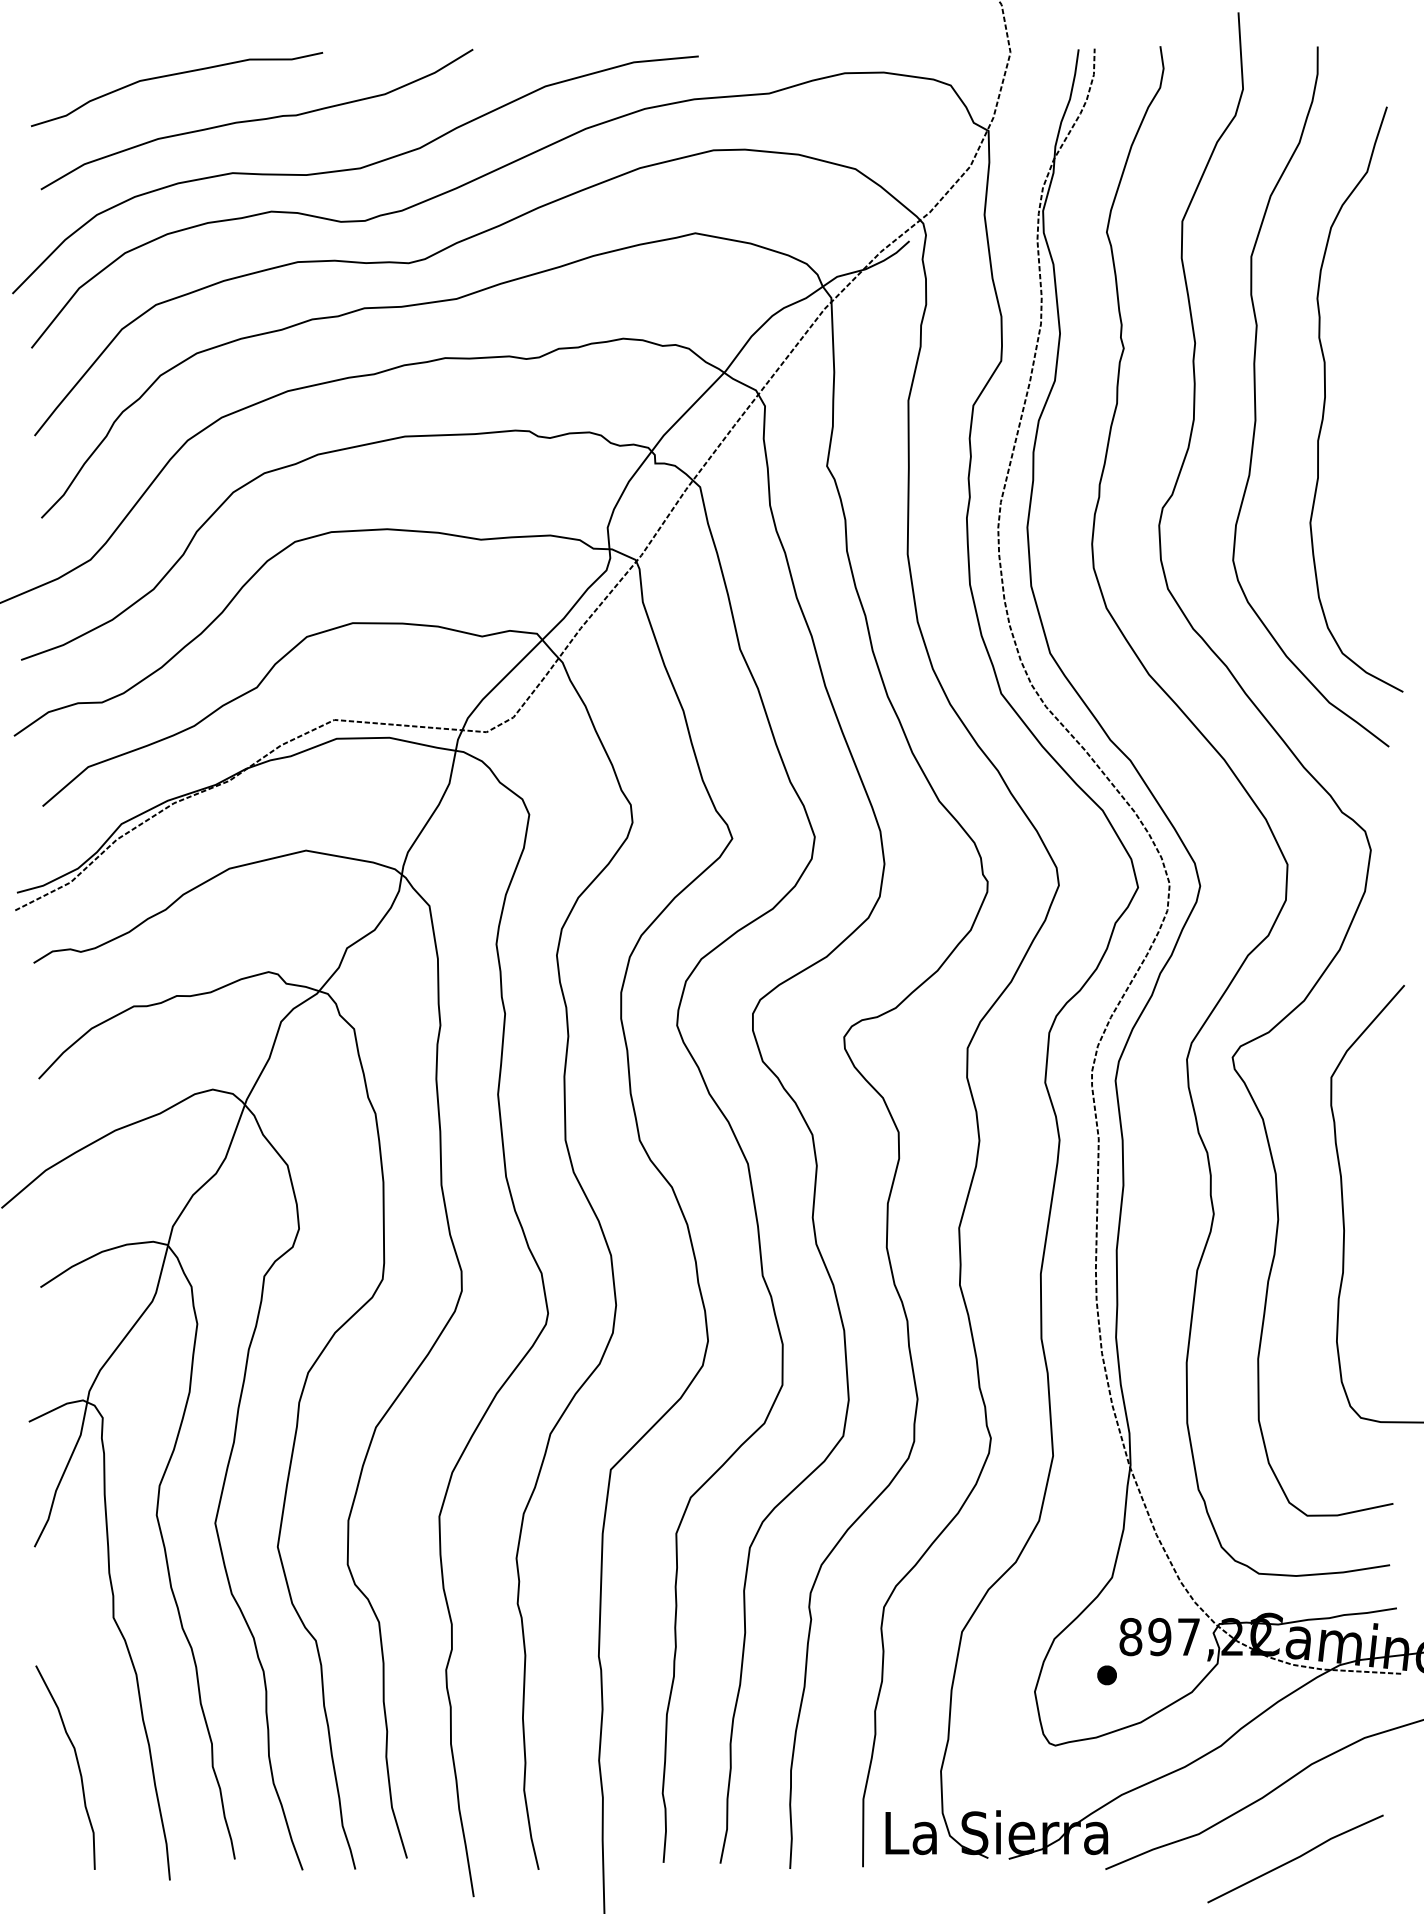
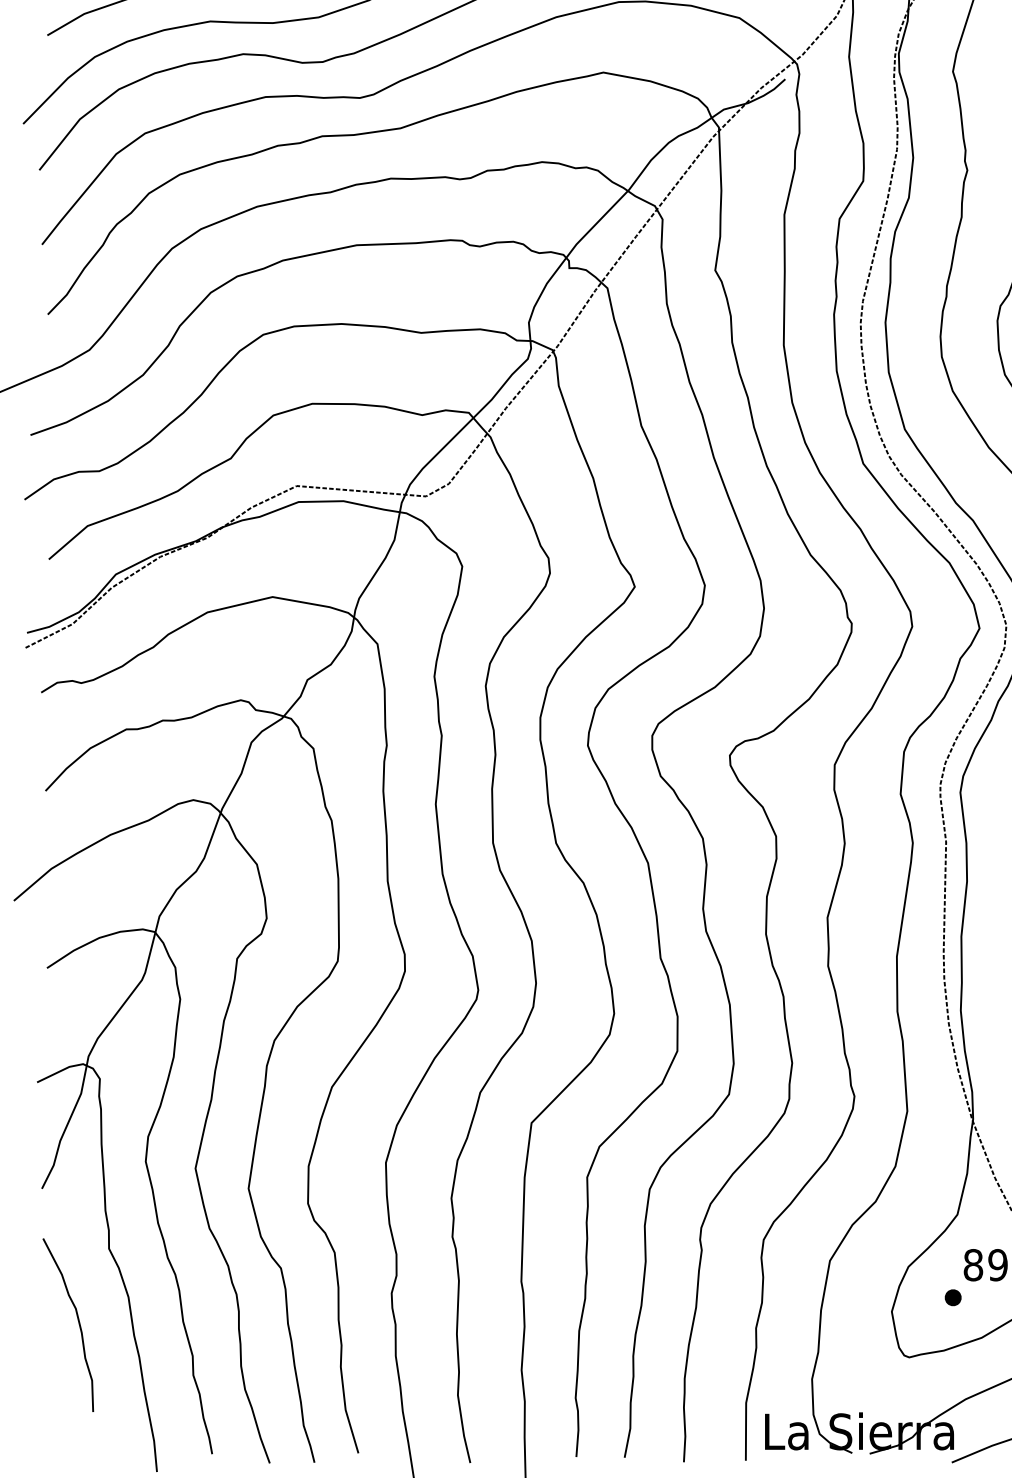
part: (77, 1765) -> (78, 1323), moved

